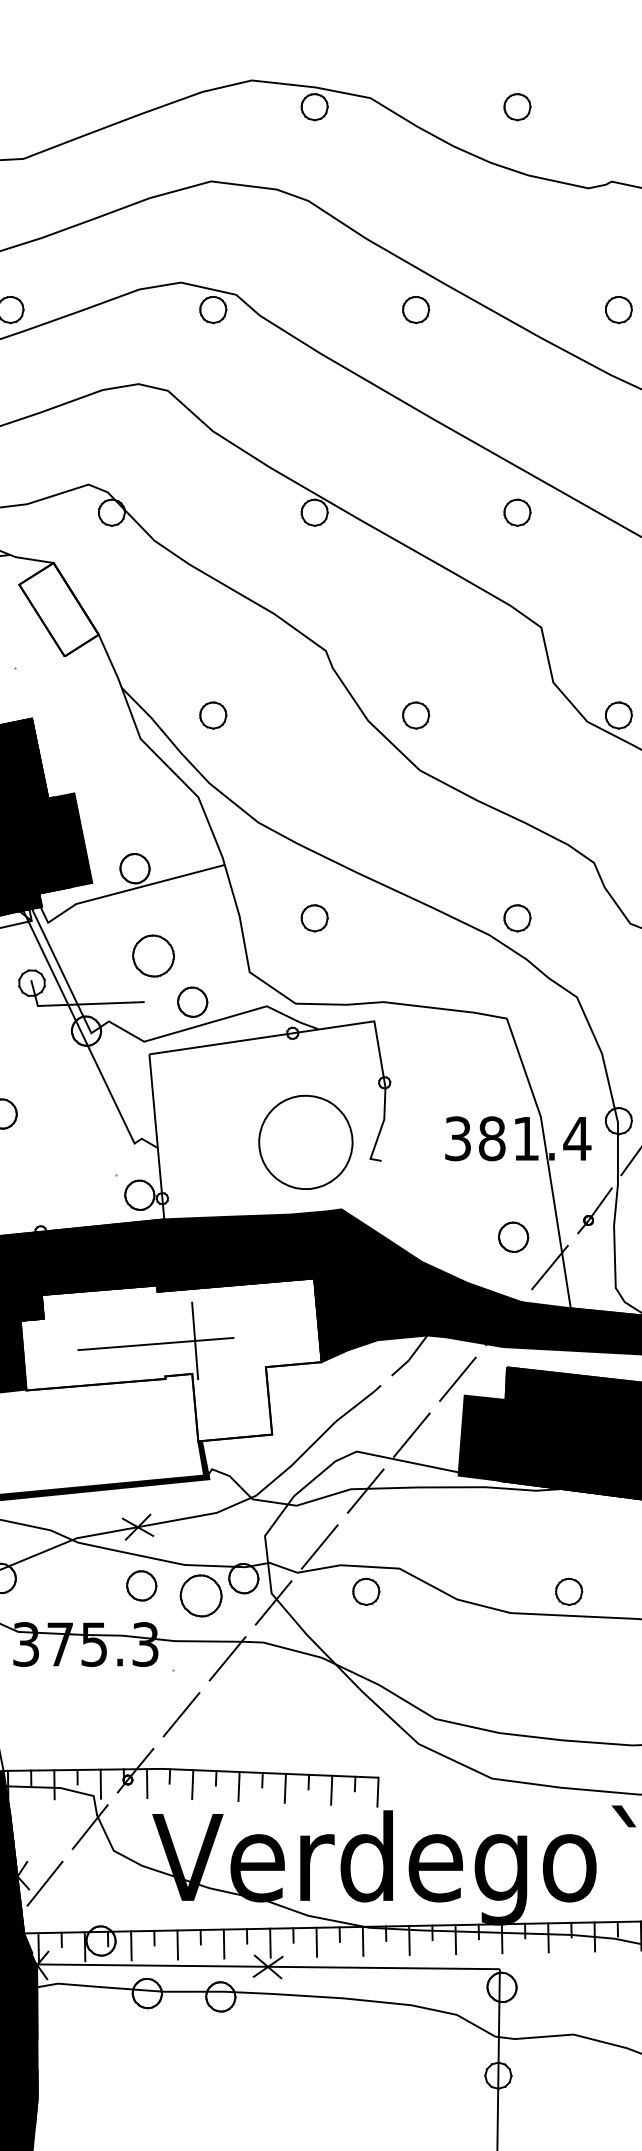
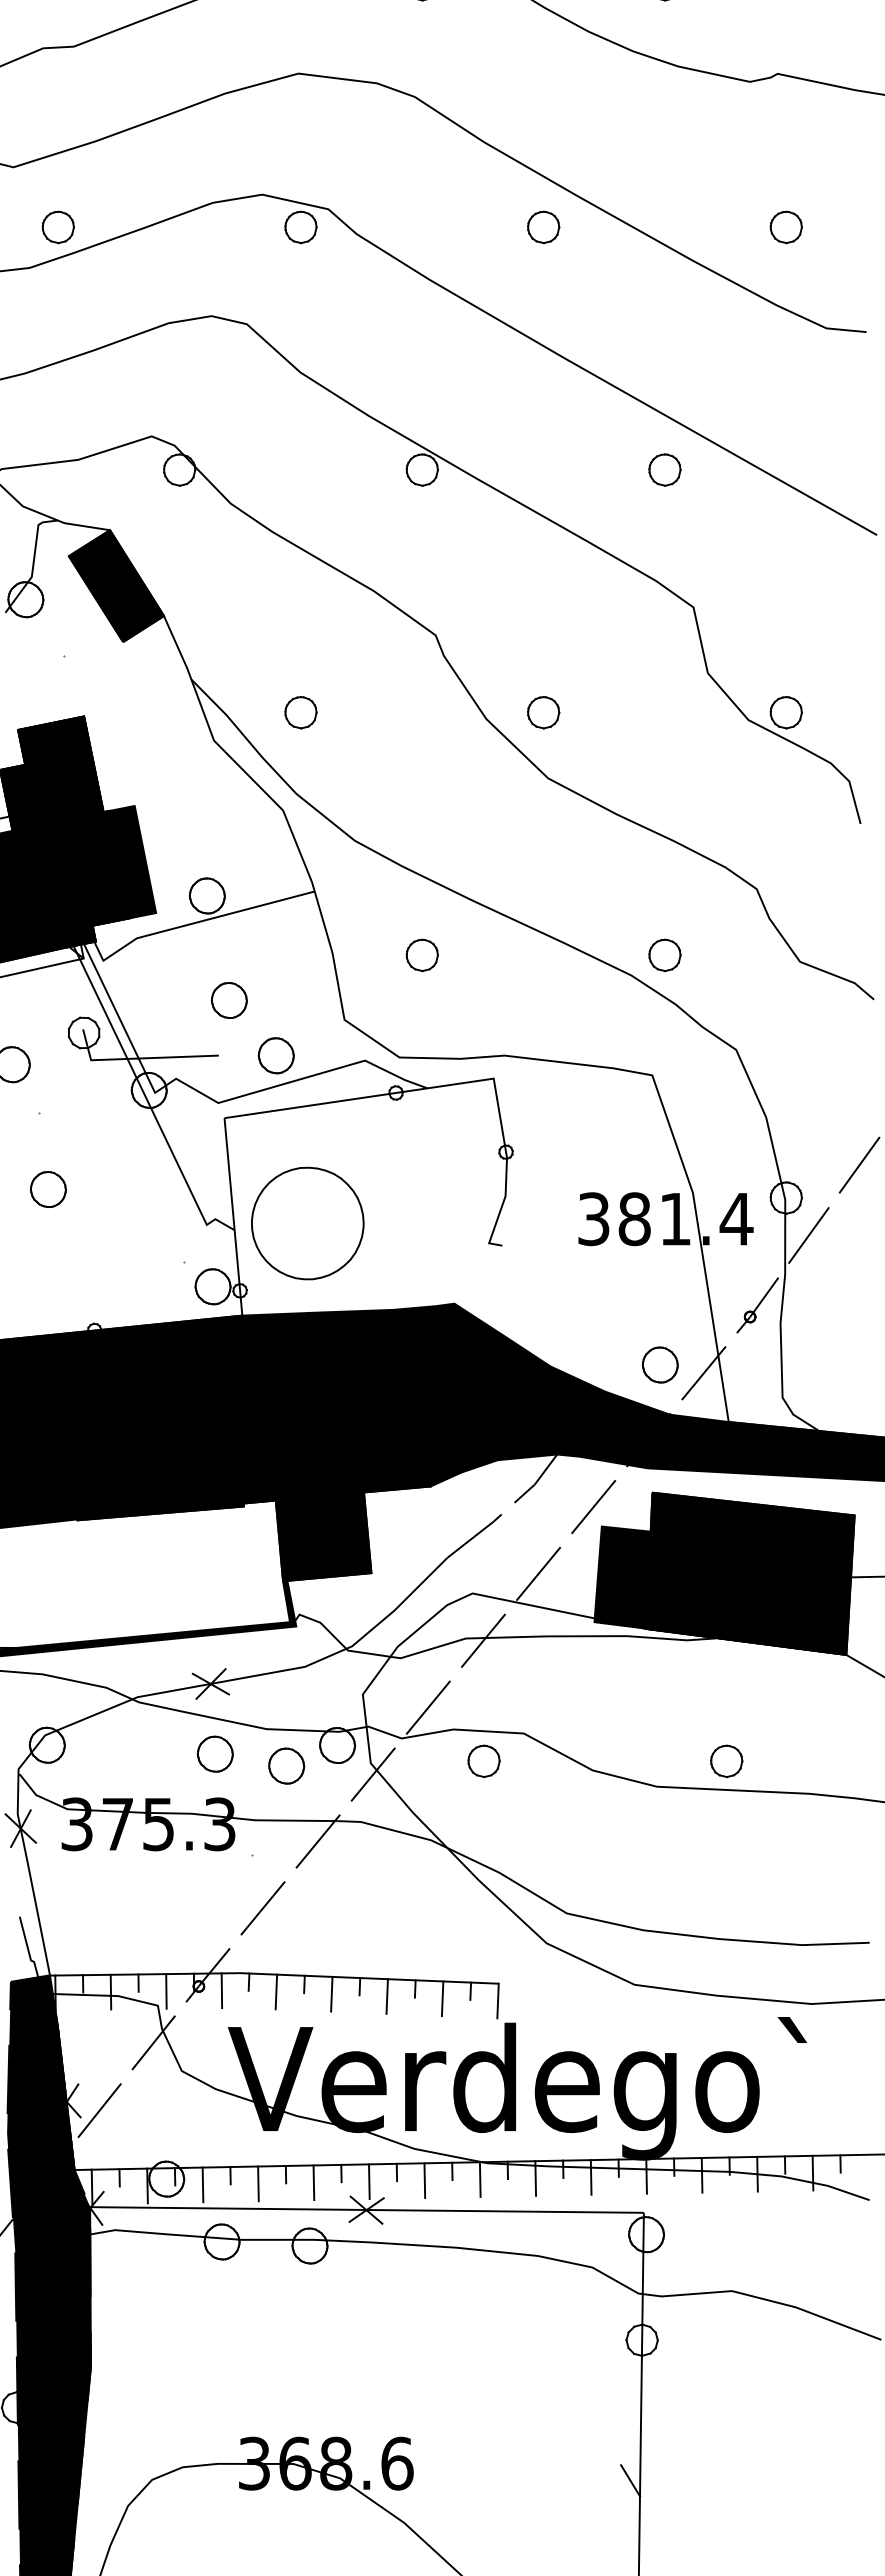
fill: (58, 610) -> (115, 586), added
part: (152, 956) -> (228, 1000), size x0.71
part: (305, 1142) -> (307, 1223), moved
part: (512, 1236) -> (659, 1364), moved
fill: (171, 1359) -> (250, 1483), added
part: (201, 1595) -> (286, 1765), size x0.71

